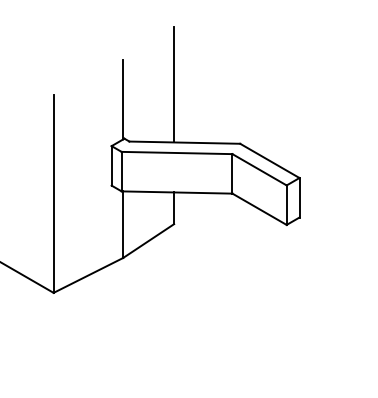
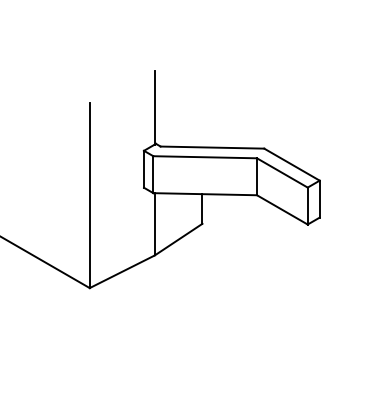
line: (174, 84) -> (202, 93), removed

